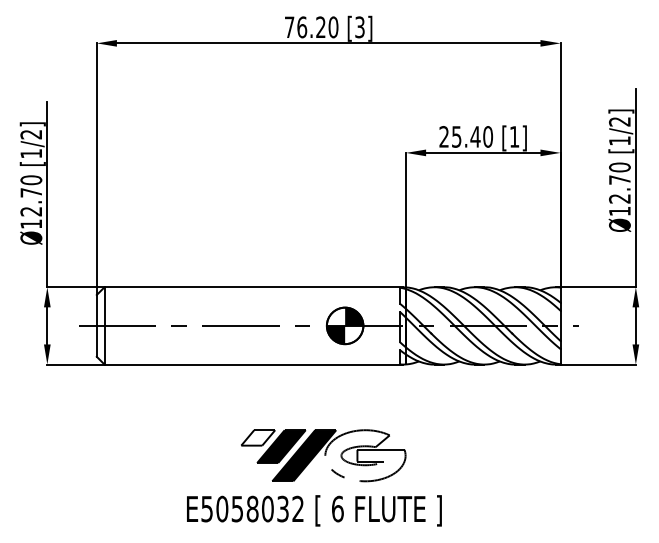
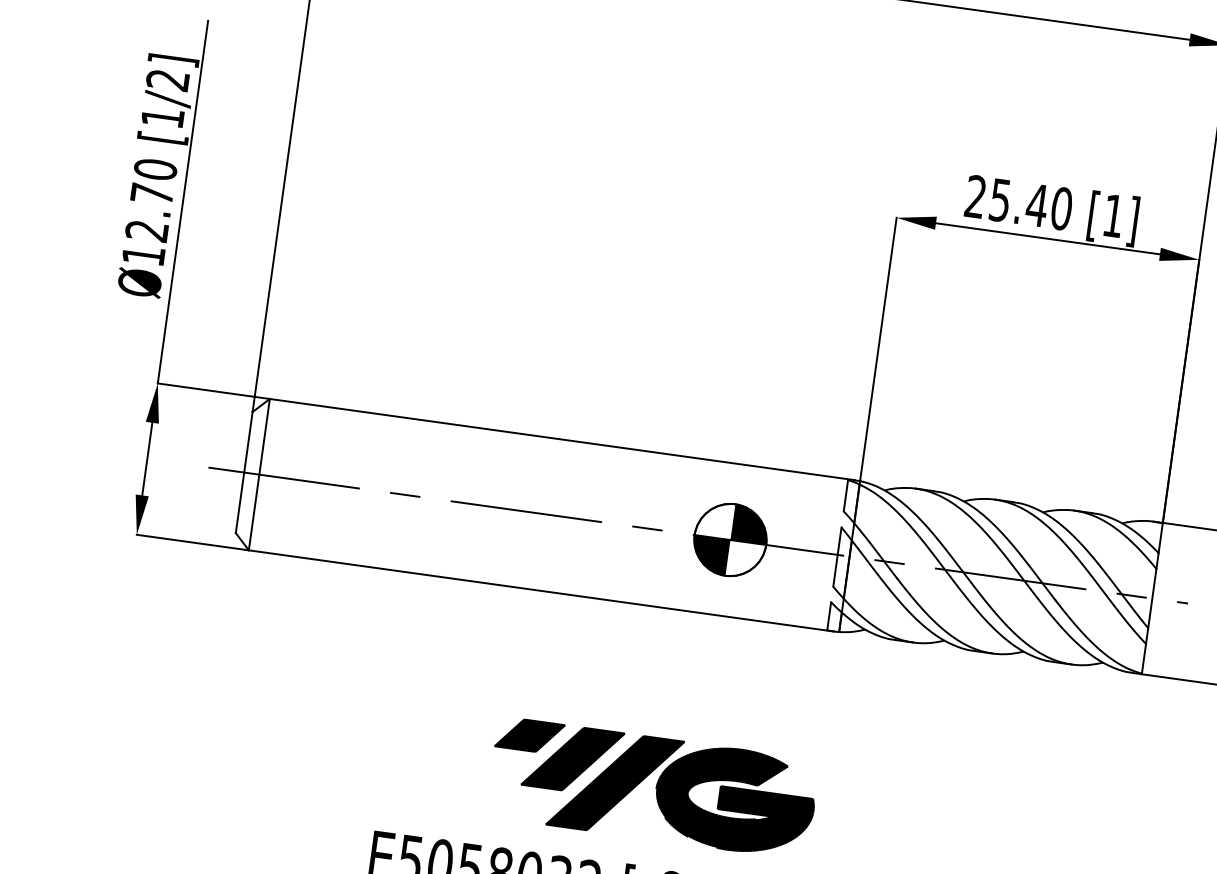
fill: (258, 437) -> (530, 734), added
fill: (365, 455) -> (735, 799), added

